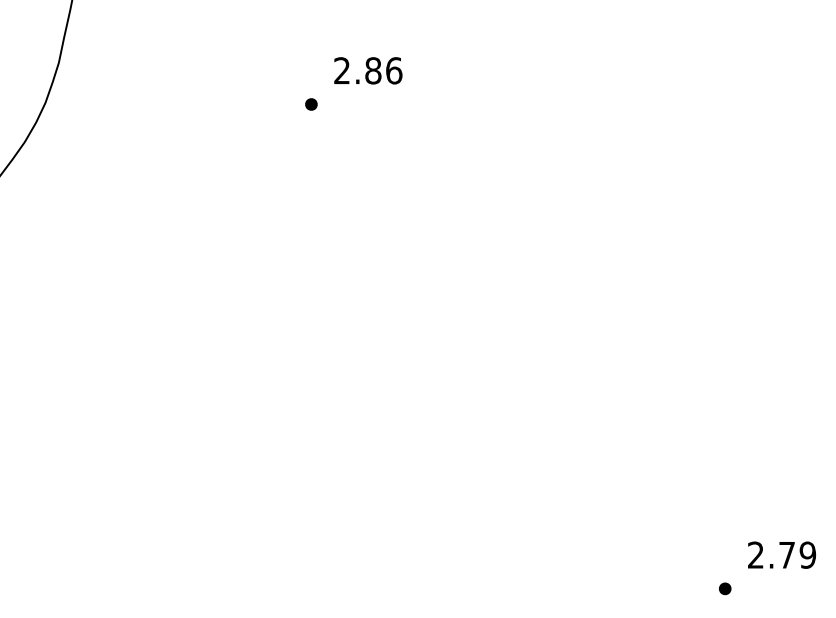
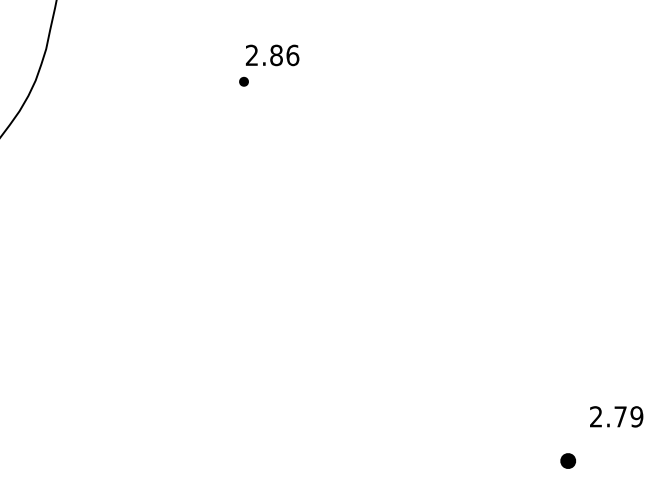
text: (368, 70) -> (272, 55), moved
text: (781, 554) -> (616, 416), moved
part: (724, 589) -> (567, 461), size x1.6

